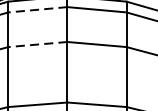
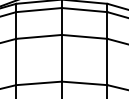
line: (38, 10) -> (39, 10), dashed -> solid
line: (38, 44) -> (39, 36), dashed -> solid

